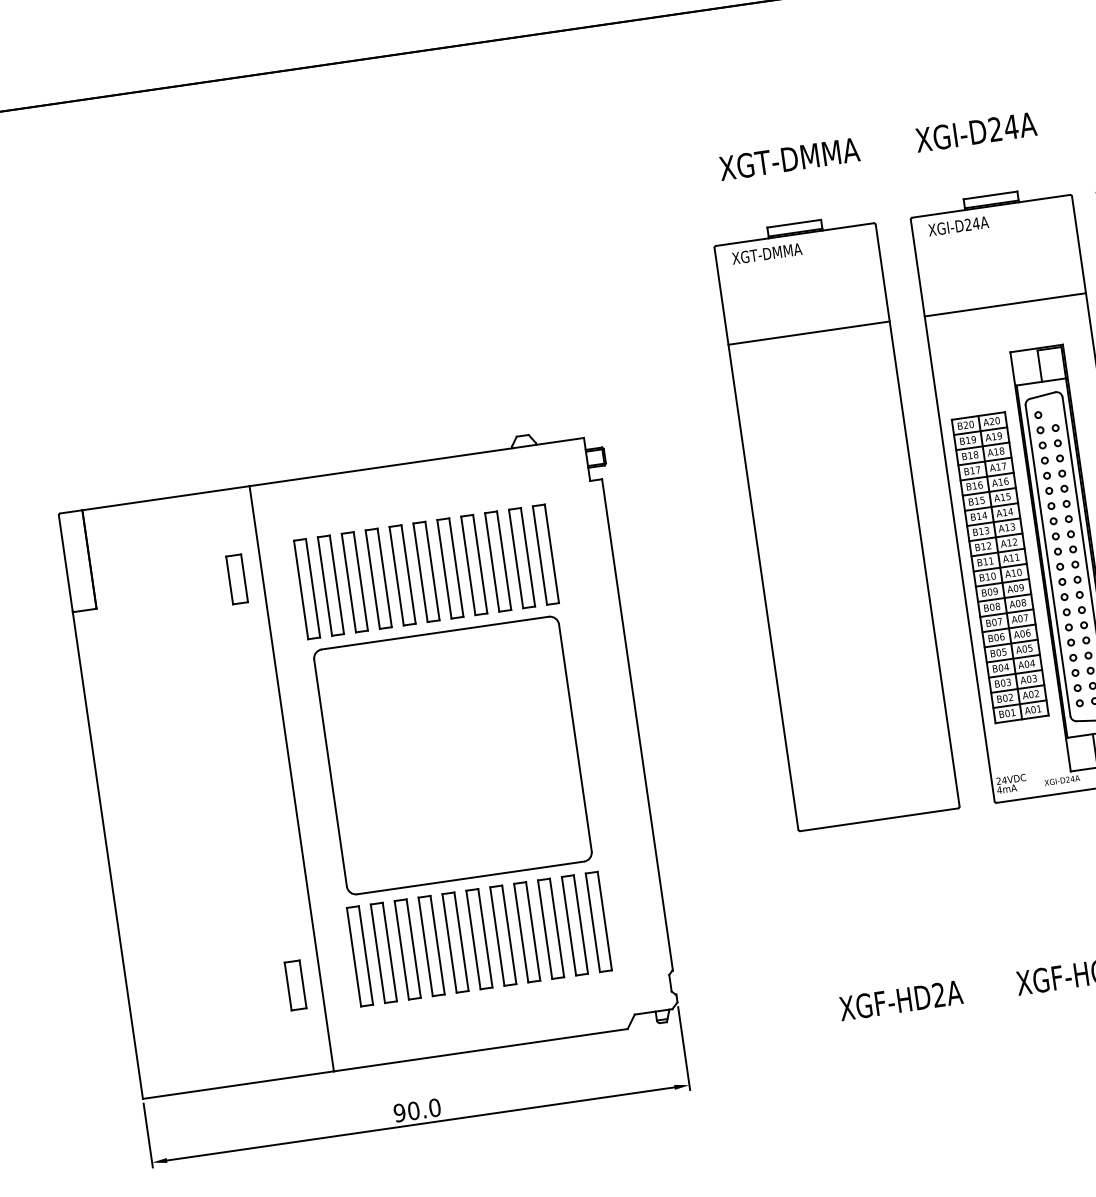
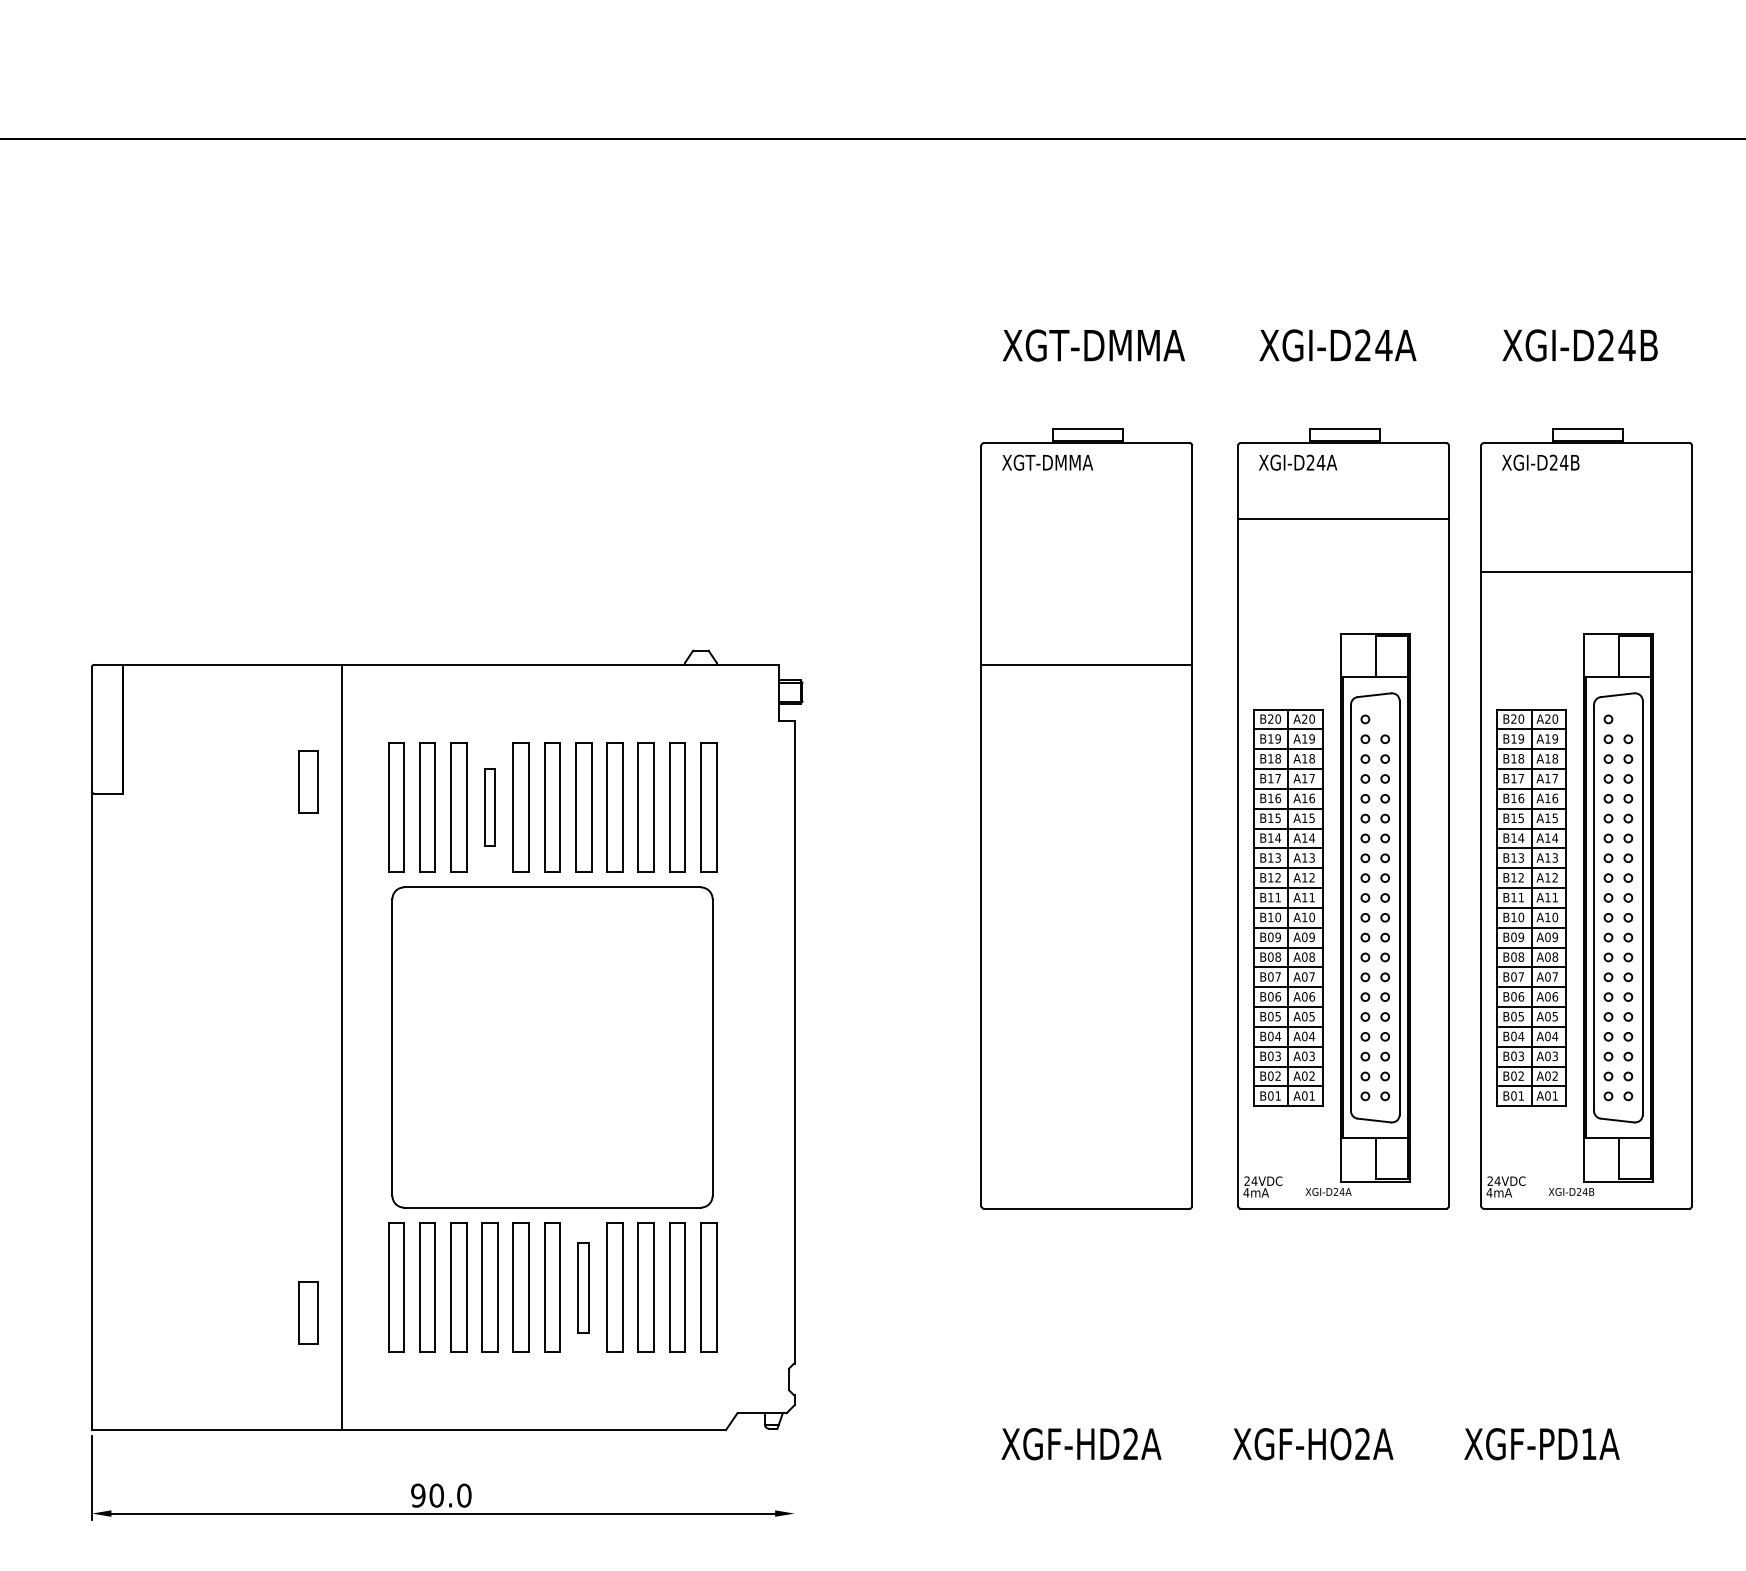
line: (1005, 305) -> (1343, 519), moved
line: (808, 333) -> (1086, 665), moved
part: (378, 578) -> (489, 807), size x0.6
part: (503, 935) -> (583, 1287), size x0.7
line: (684, 1048) -> (794, 1465), removed

